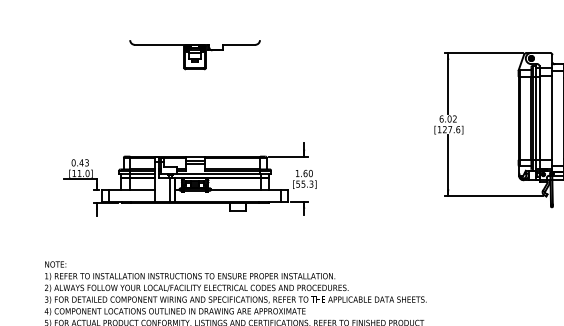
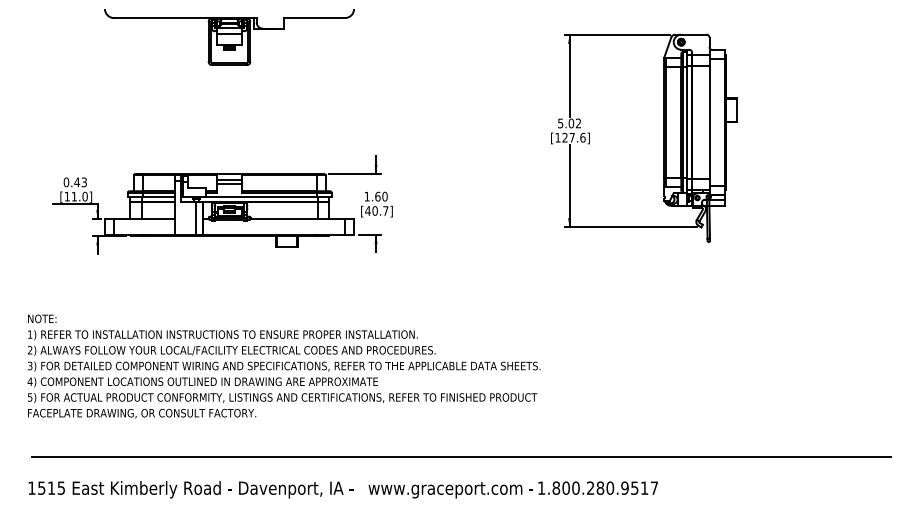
part: (195, 55) -> (229, 37), size x1.43
text: (441, 119) -> (560, 123), 6.02 -> 5.02
text: (304, 183) -> (376, 210), [55.3] -> [40.7]

